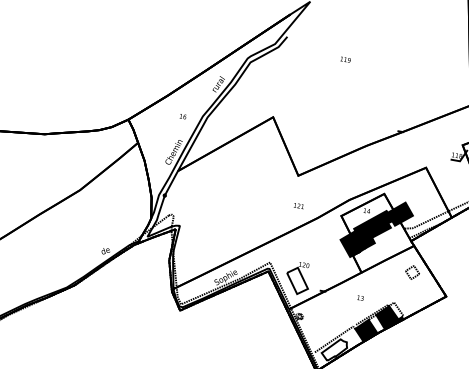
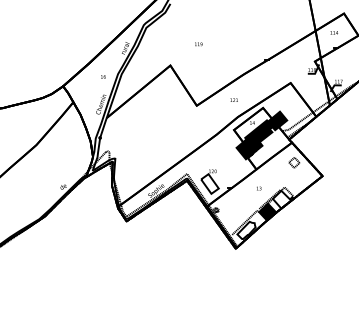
text: (345, 59) -> (198, 44), moved
text: (298, 204) -> (233, 99), moved
fill: (388, 317) -> (282, 199), removed

